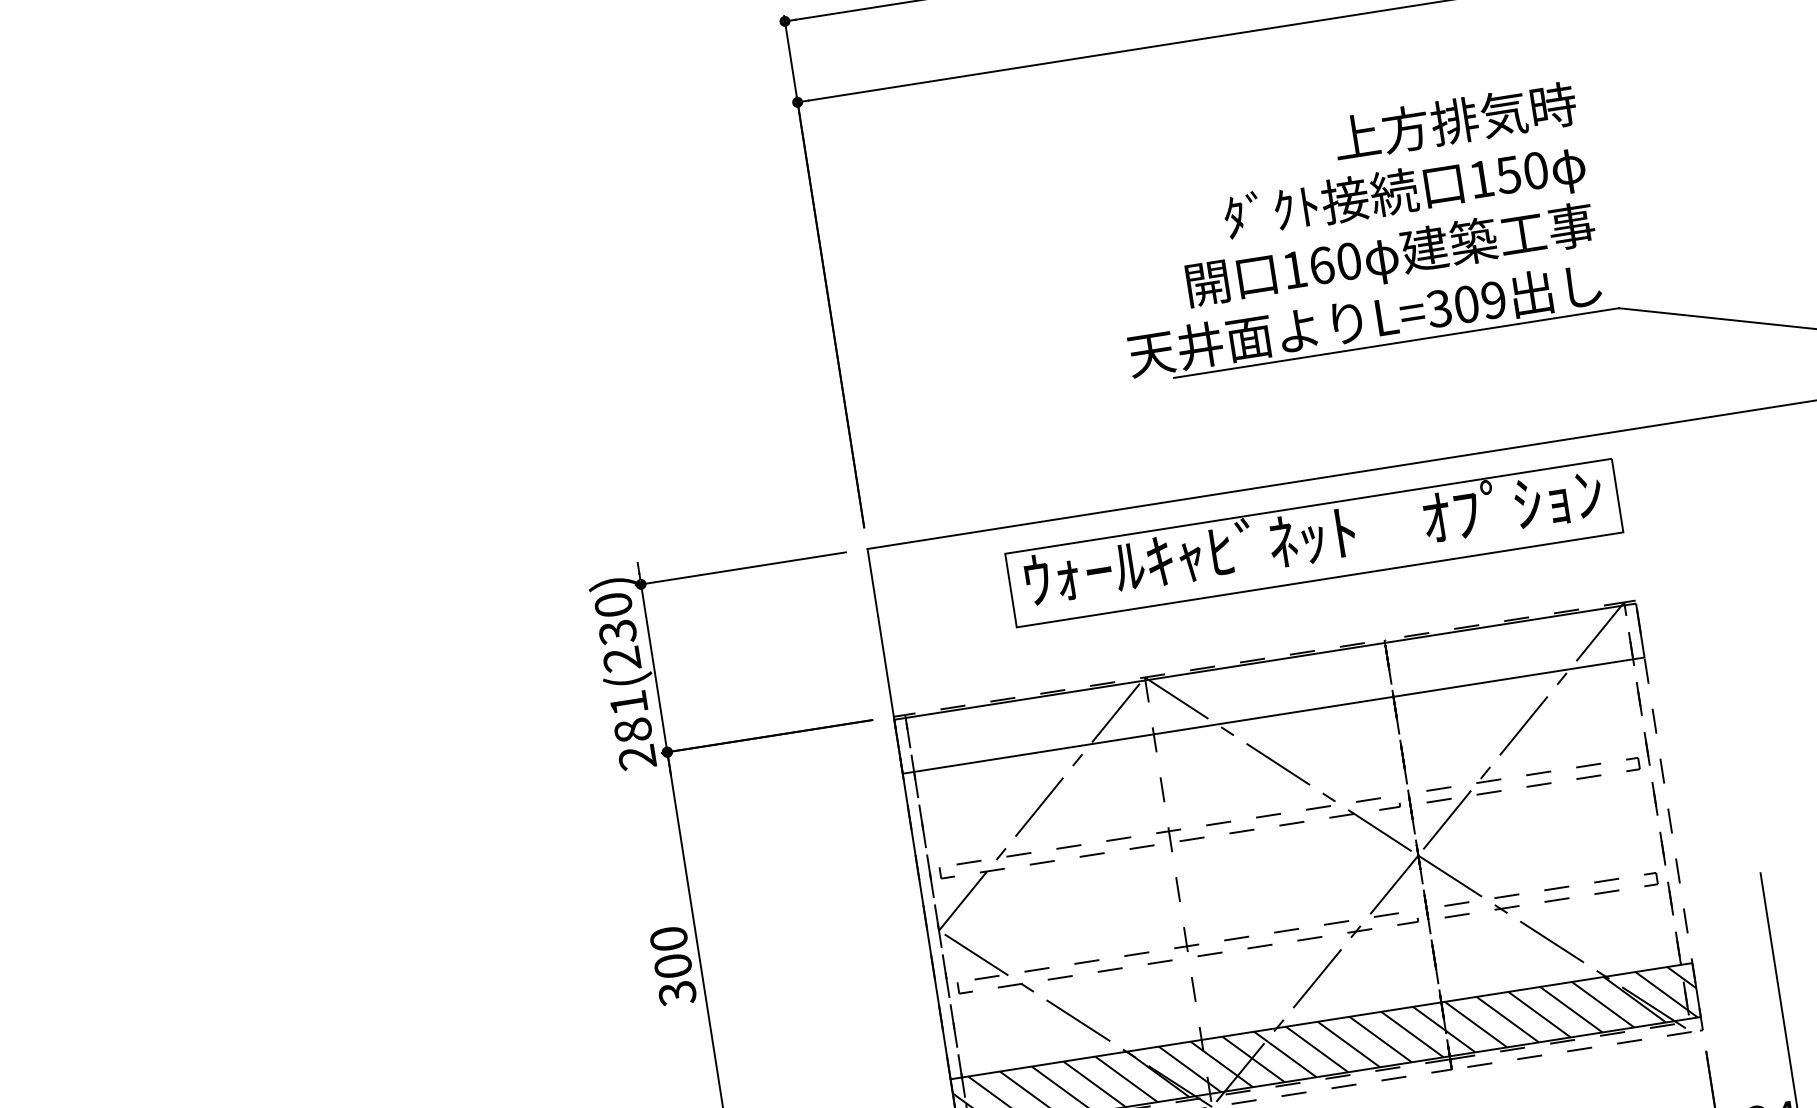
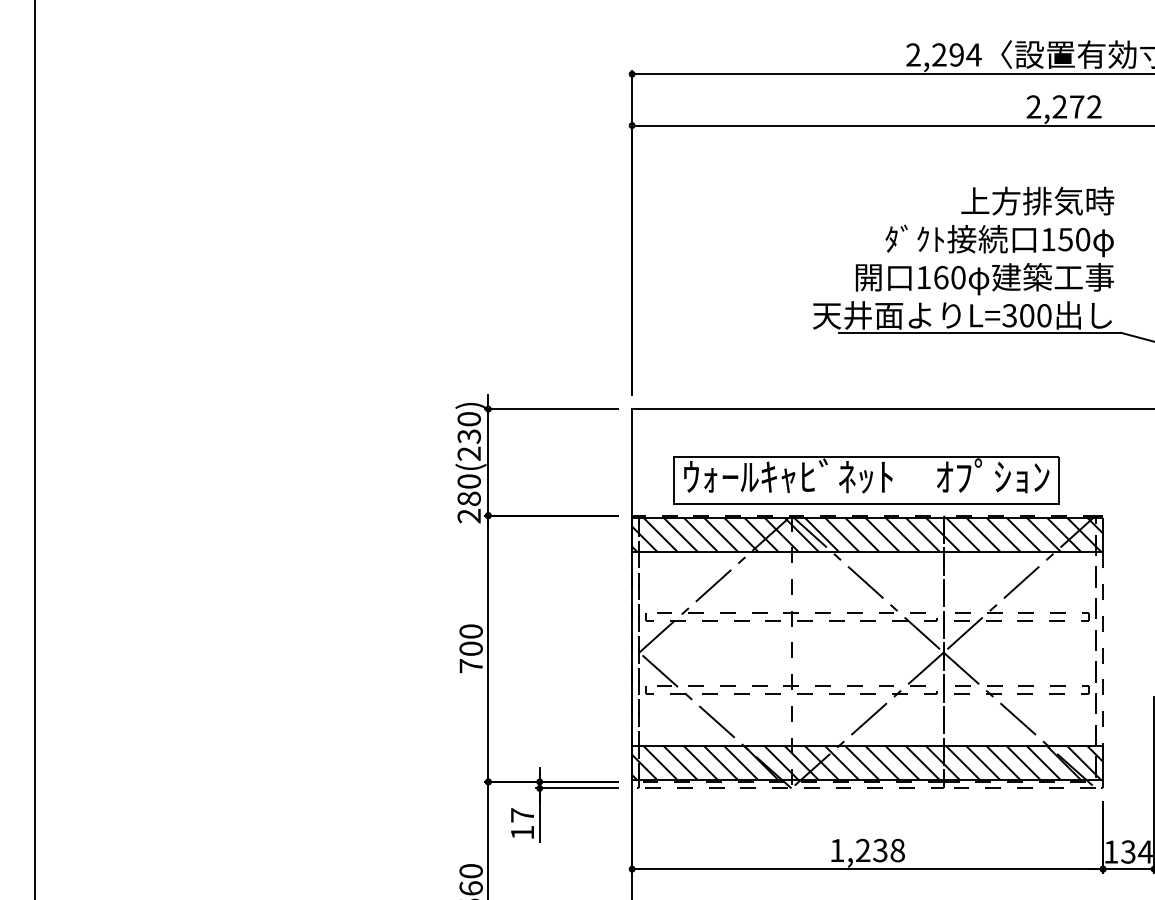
text: (1493, 299) -> (1044, 315), L=309 -> L=300
part: (1314, 542) -> (866, 480), moved
hatch: (1269, 688) -> (867, 534), added
text: (629, 703) -> (469, 481), 281(230) -> 280(230)
text: (676, 992) -> (470, 665), 300 -> 700

